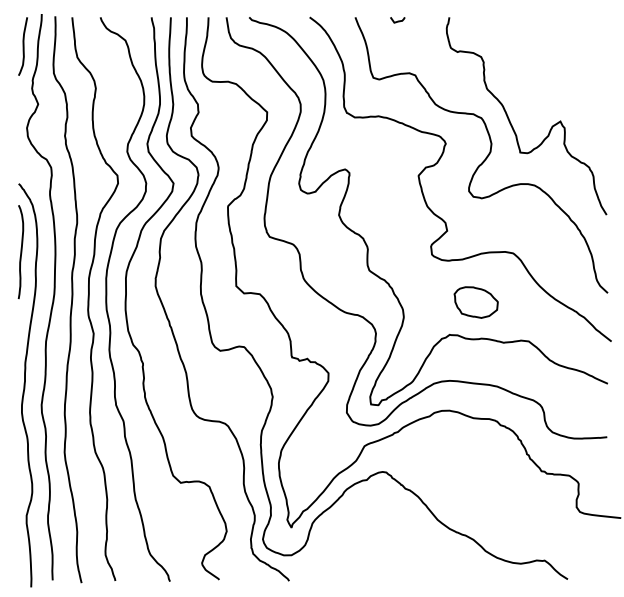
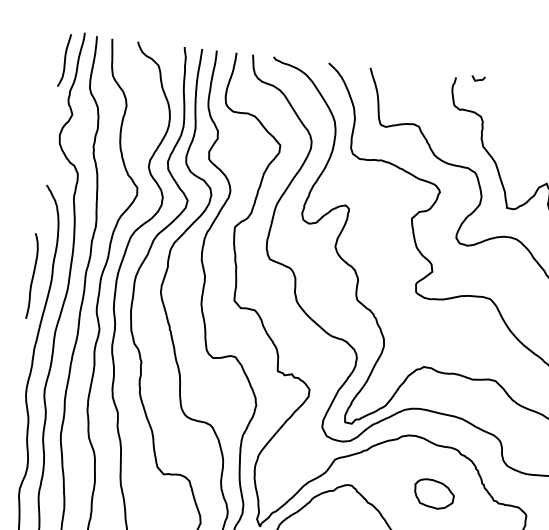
curve: (397, 20) -> (478, 79), moved
curve: (20, 252) -> (32, 276), moved
part: (475, 302) -> (433, 494), moved

